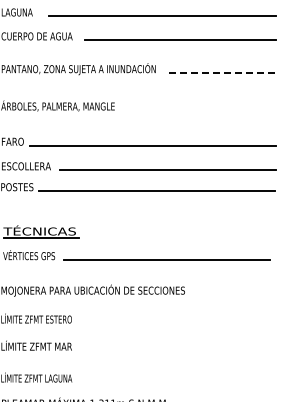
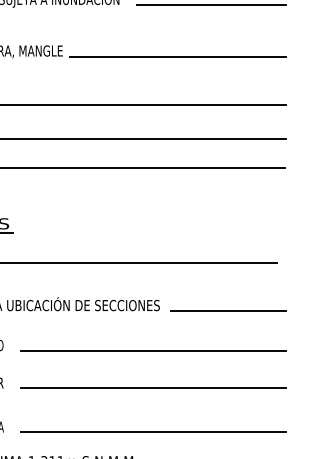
line: (222, 73) -> (211, 5), dashed -> solid
line: (197, 110) -> (177, 56), added
line: (234, 294) -> (228, 310), added
line: (180, 323) -> (153, 350), added
line: (180, 350) -> (153, 388), added
line: (180, 382) -> (153, 432), added

